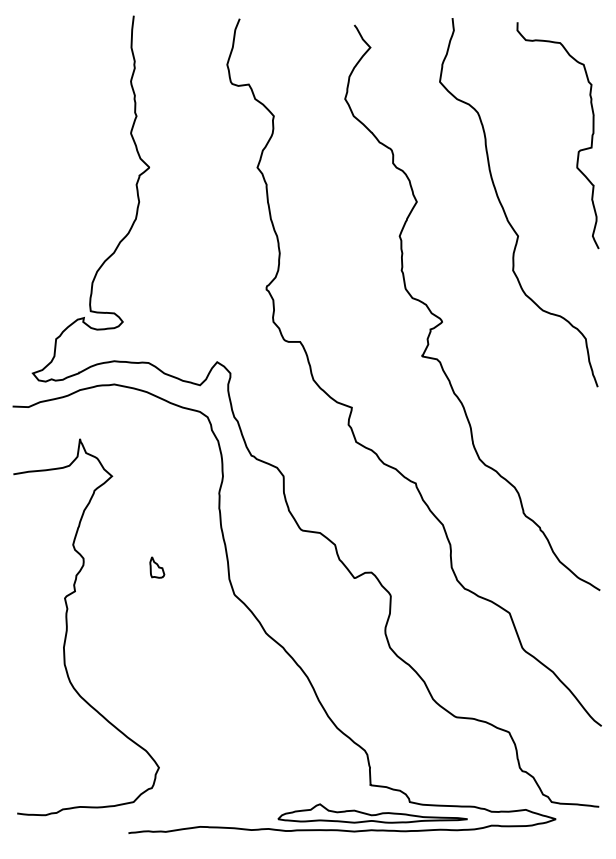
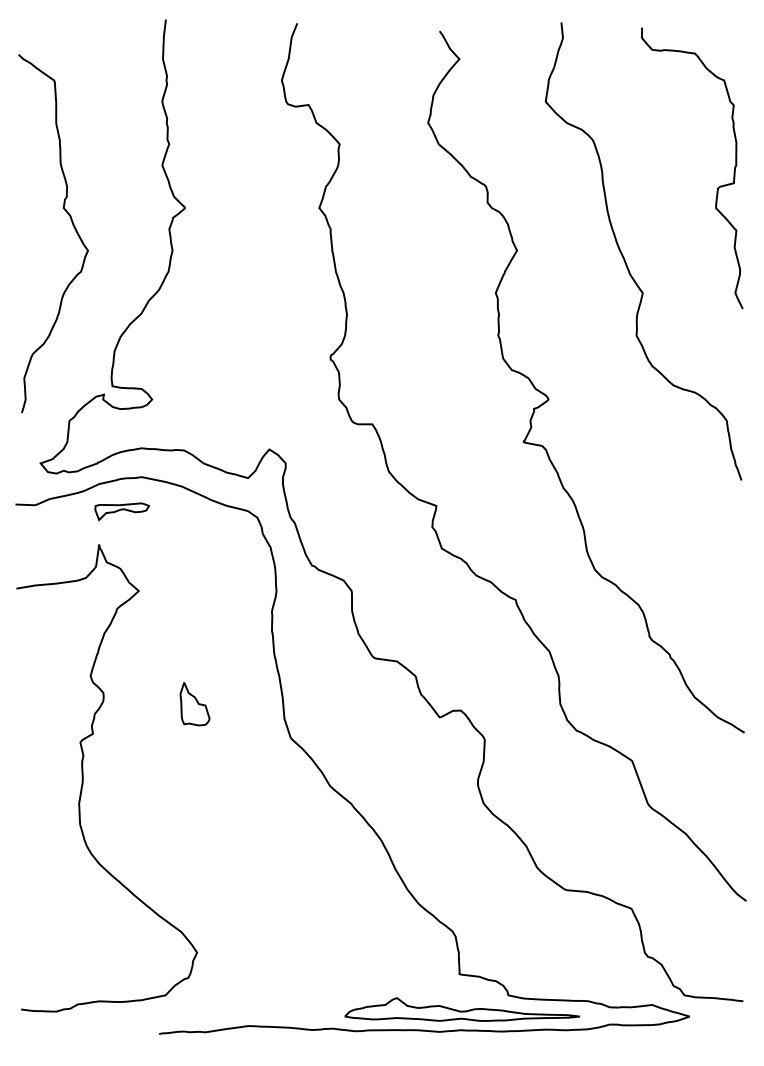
curve: (58, 181) -> (72, 225), added
part: (98, 412) -> (122, 511), added
part: (156, 567) -> (194, 704), size x1.67

